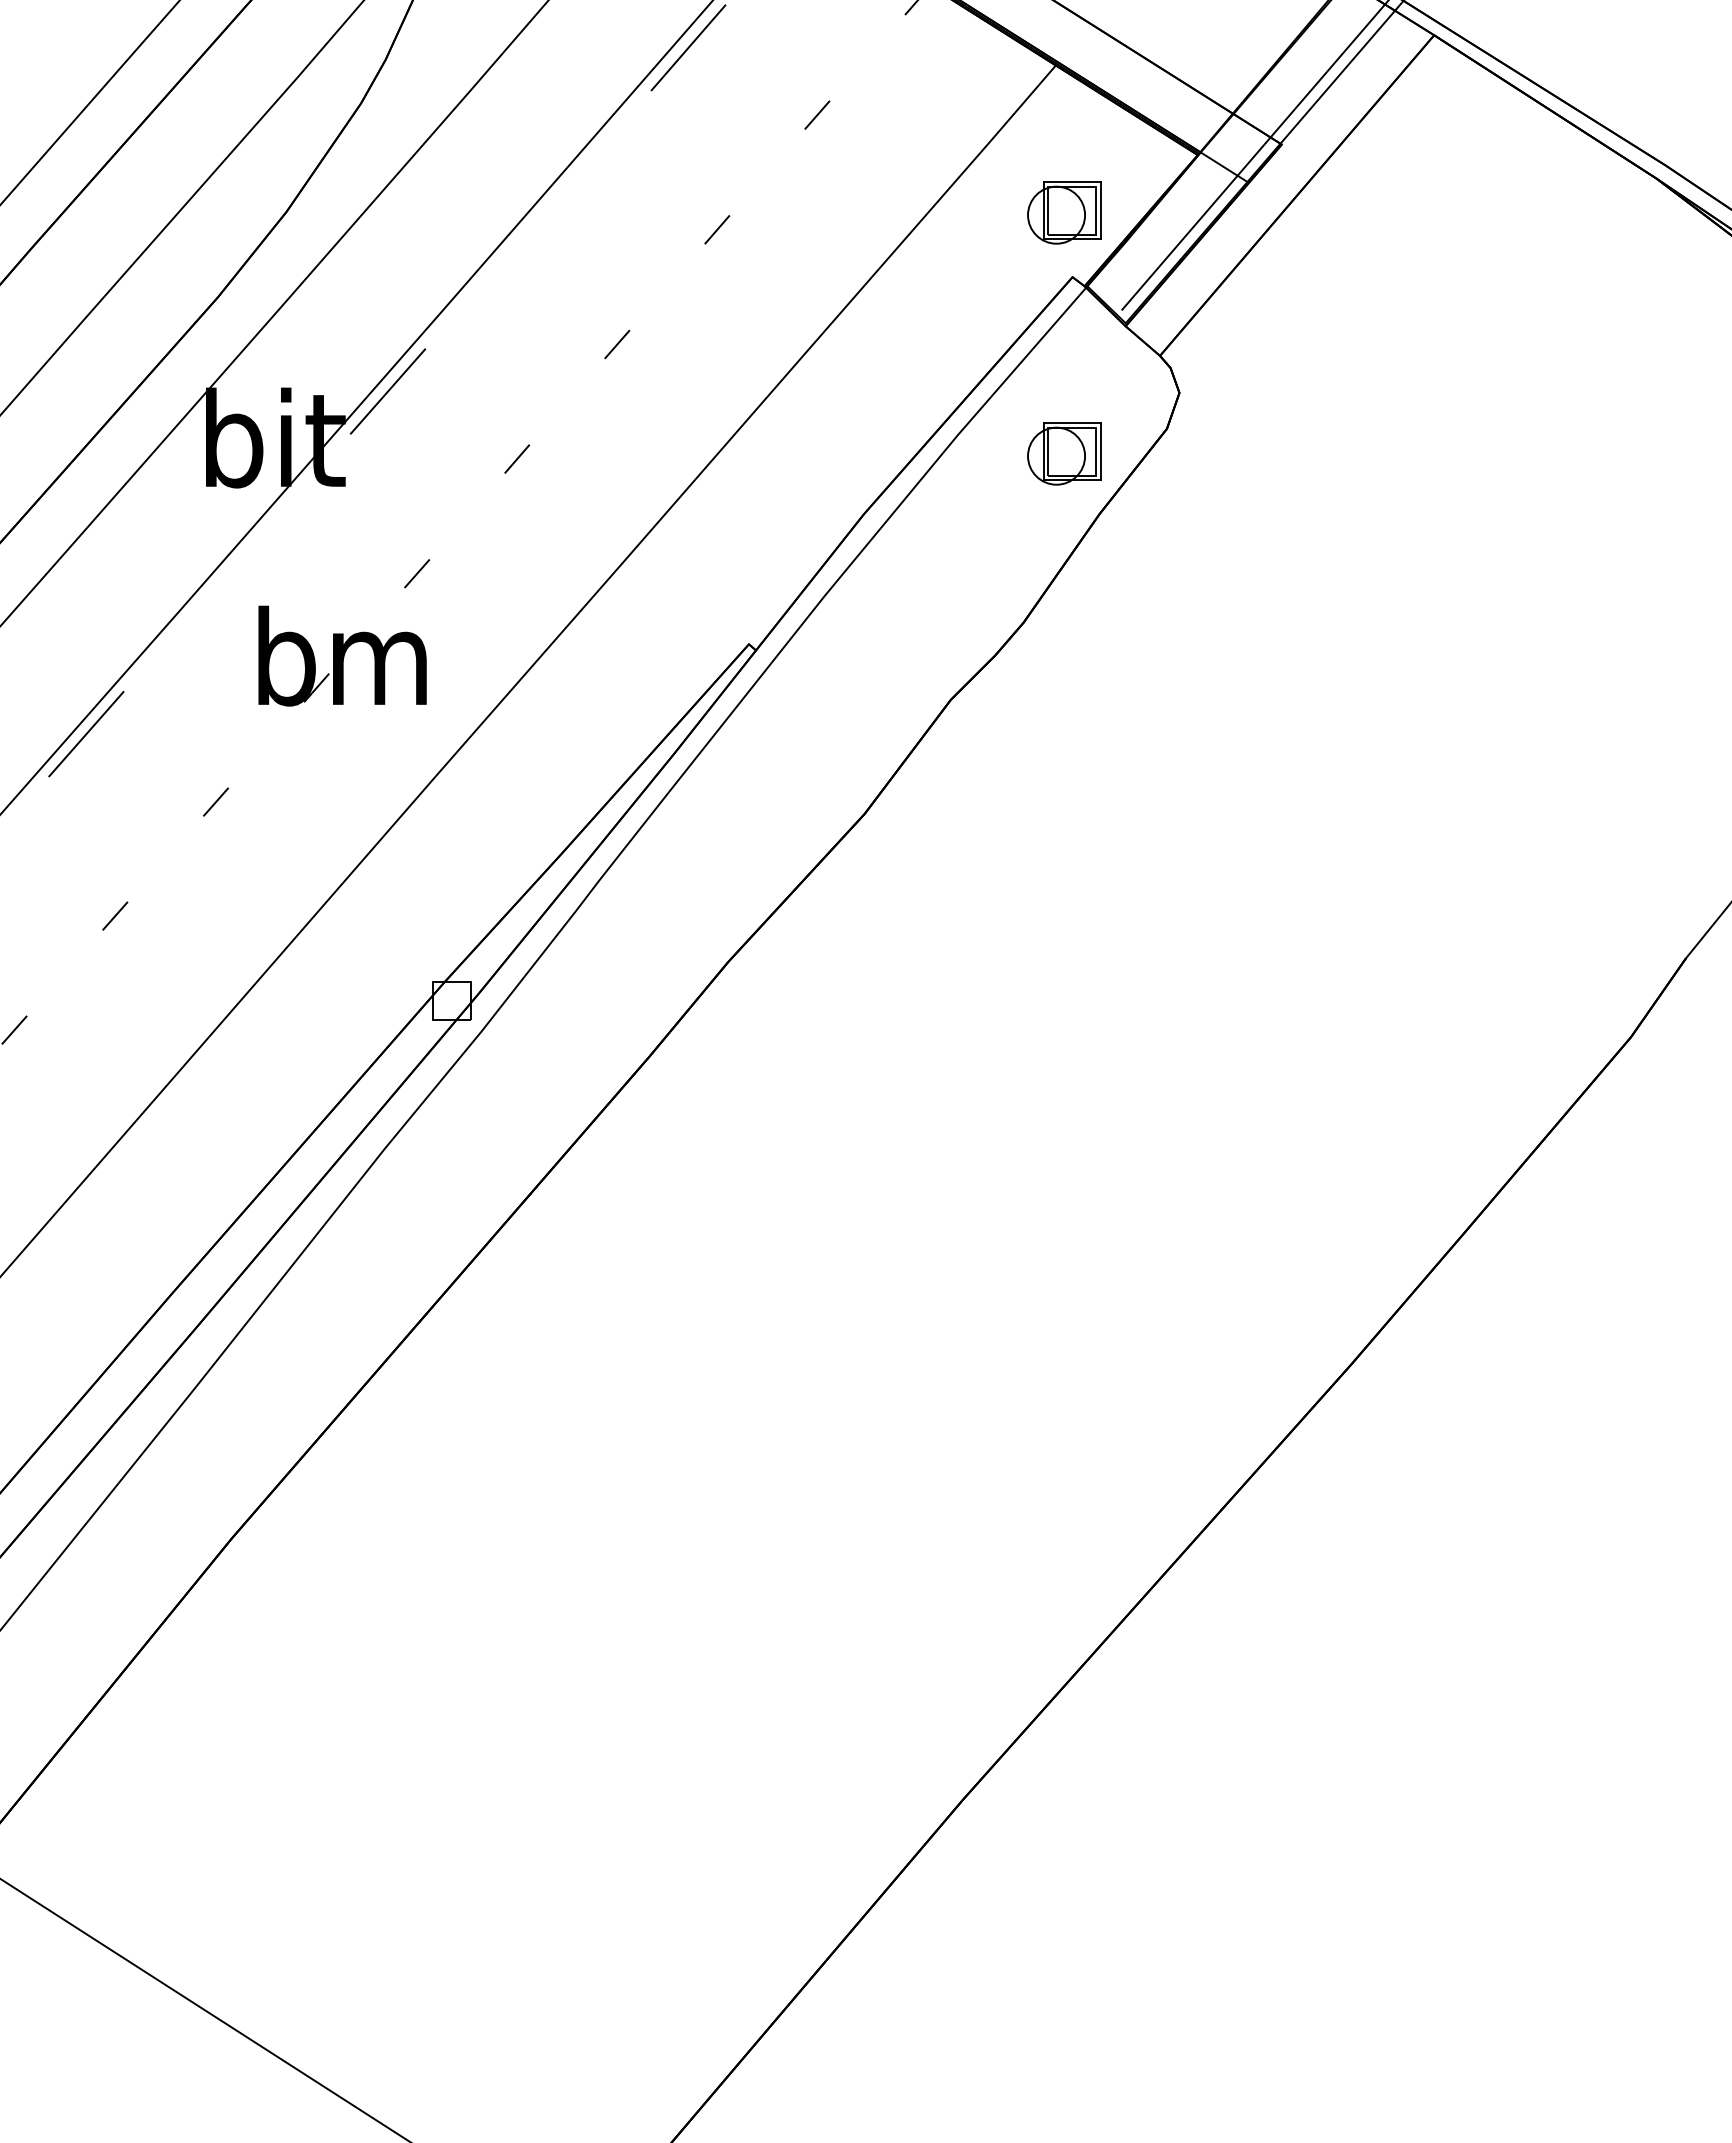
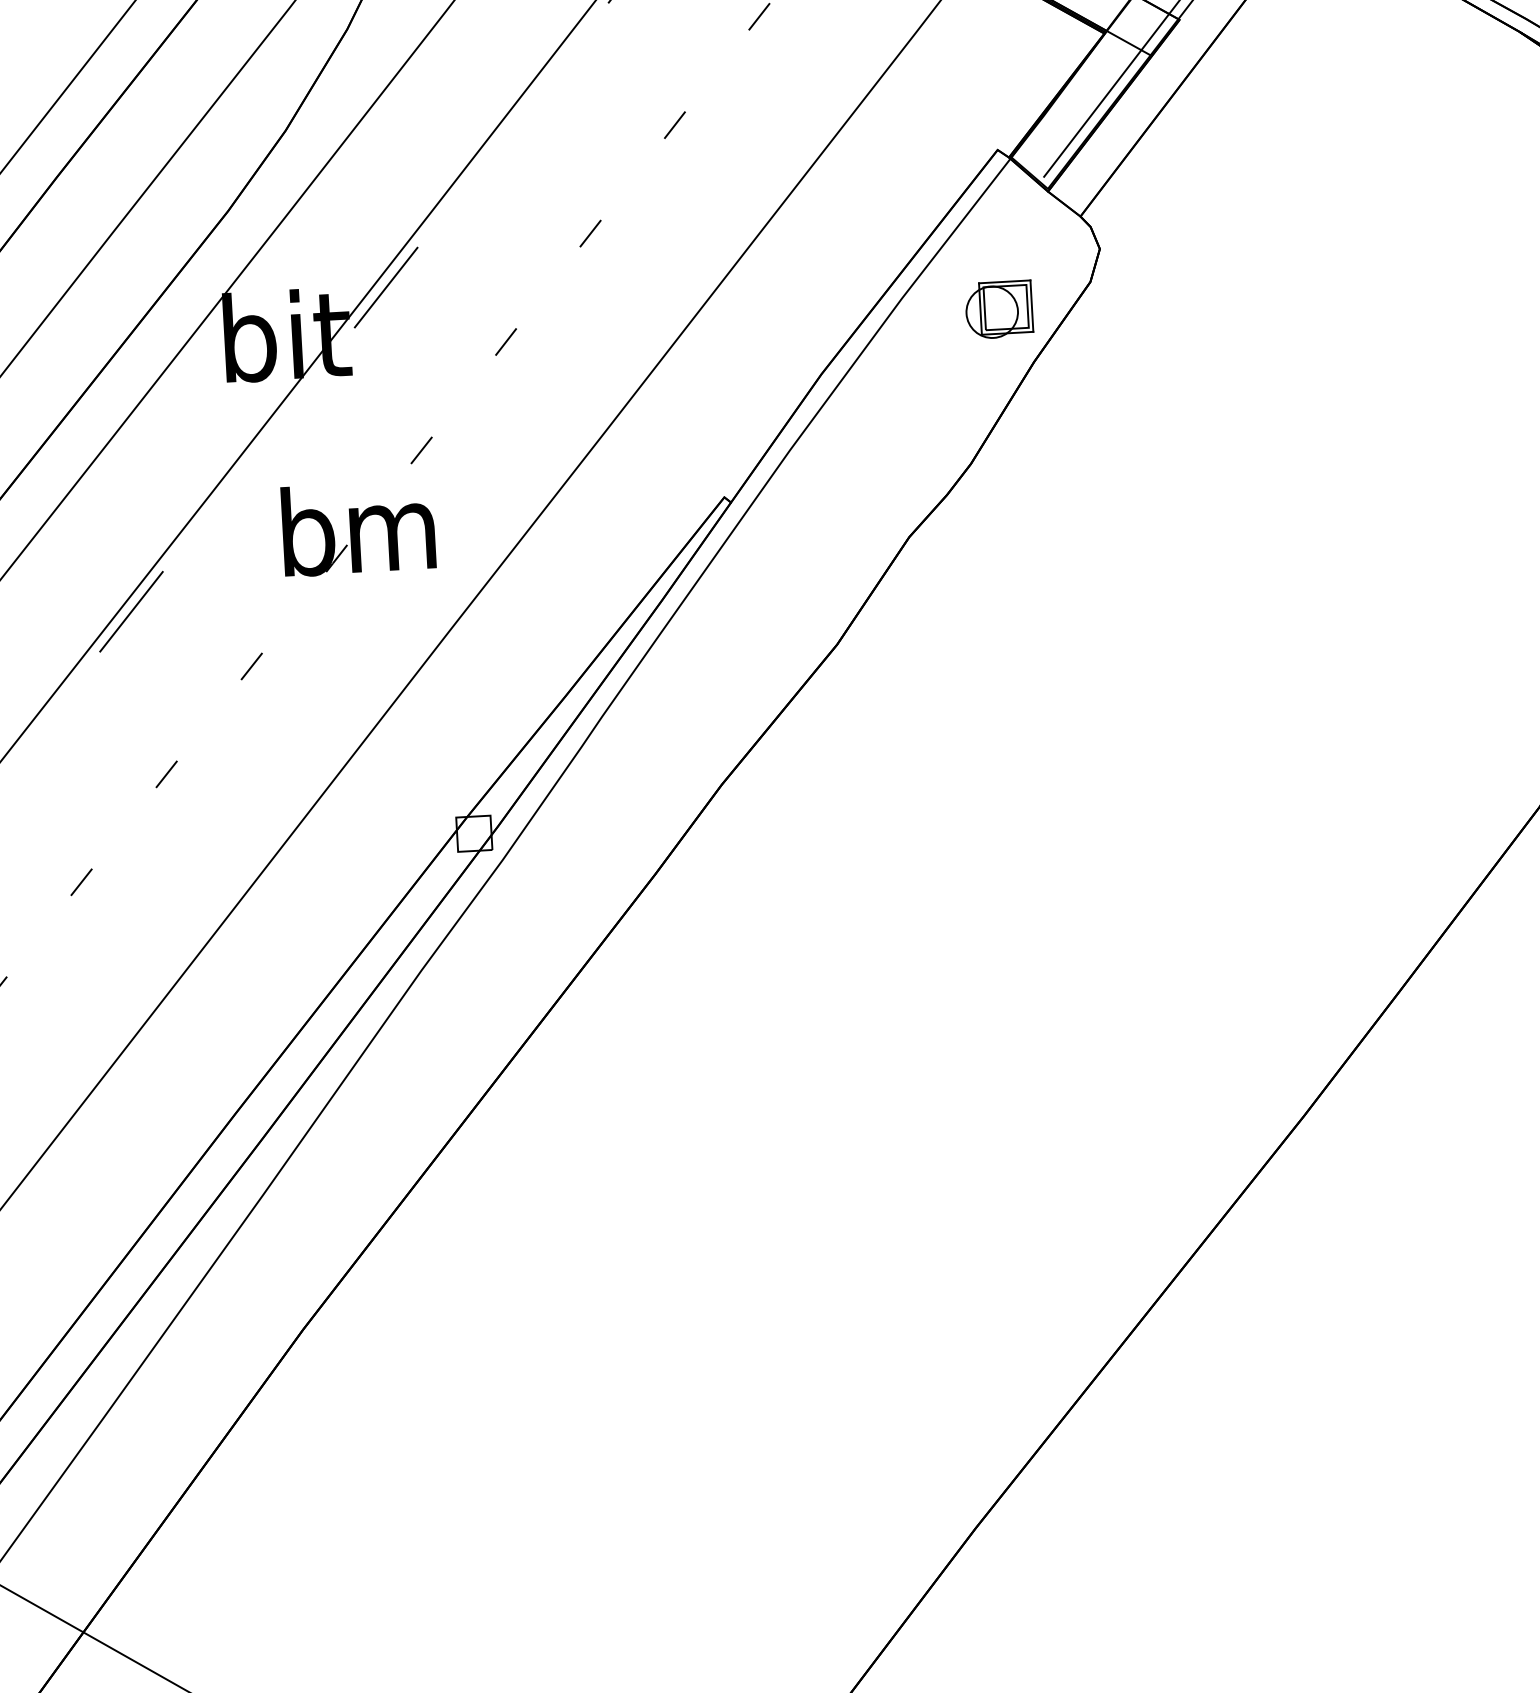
part: (1064, 212) -> (987, 92), removed

